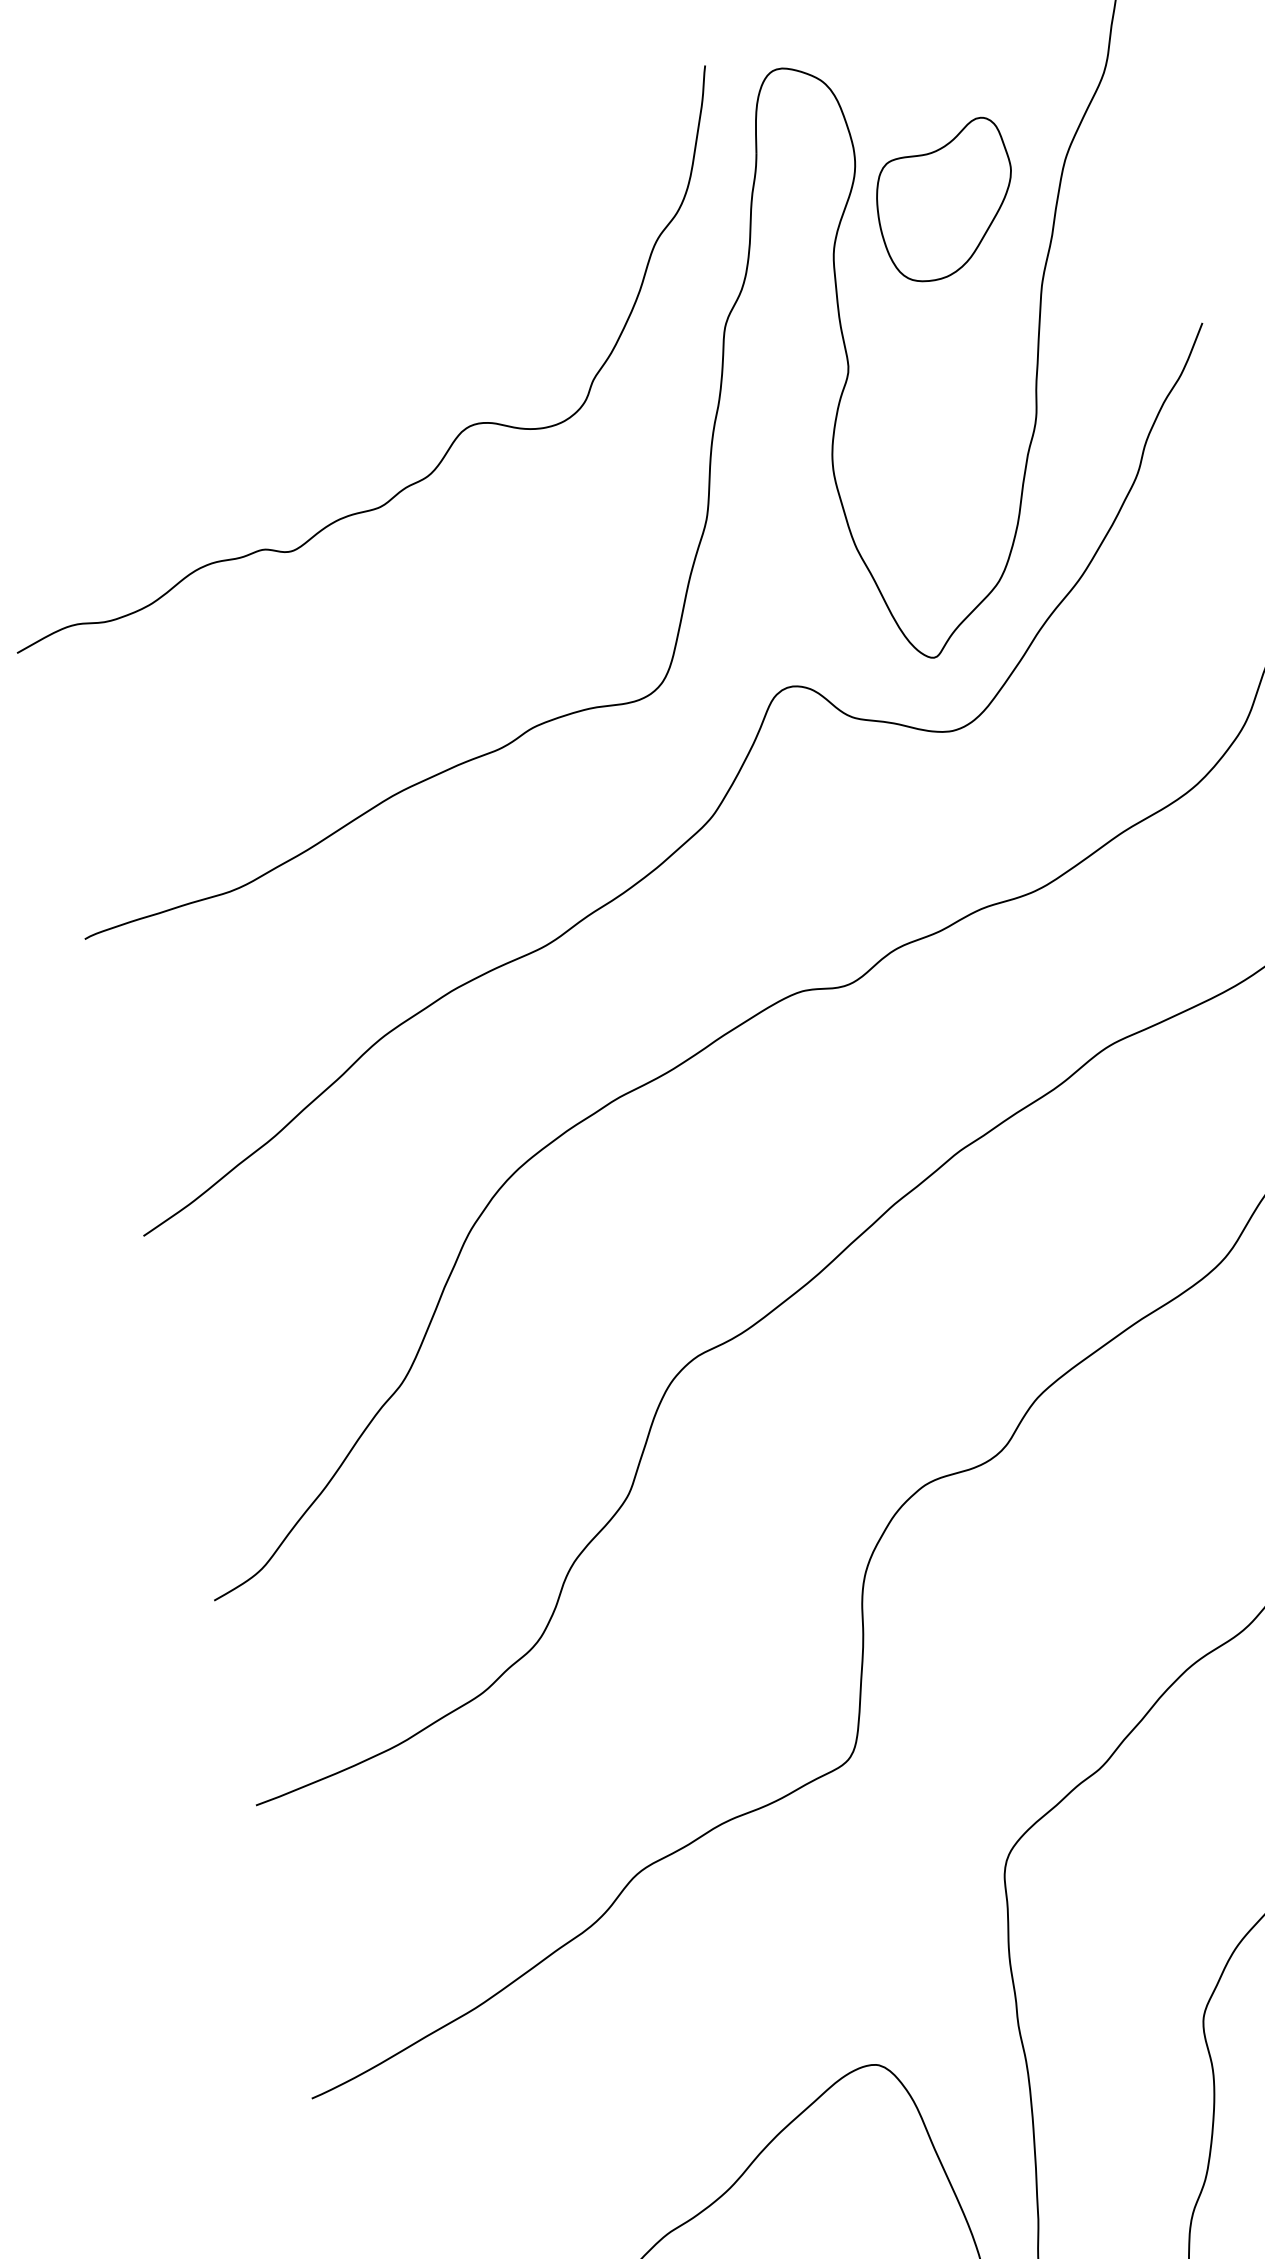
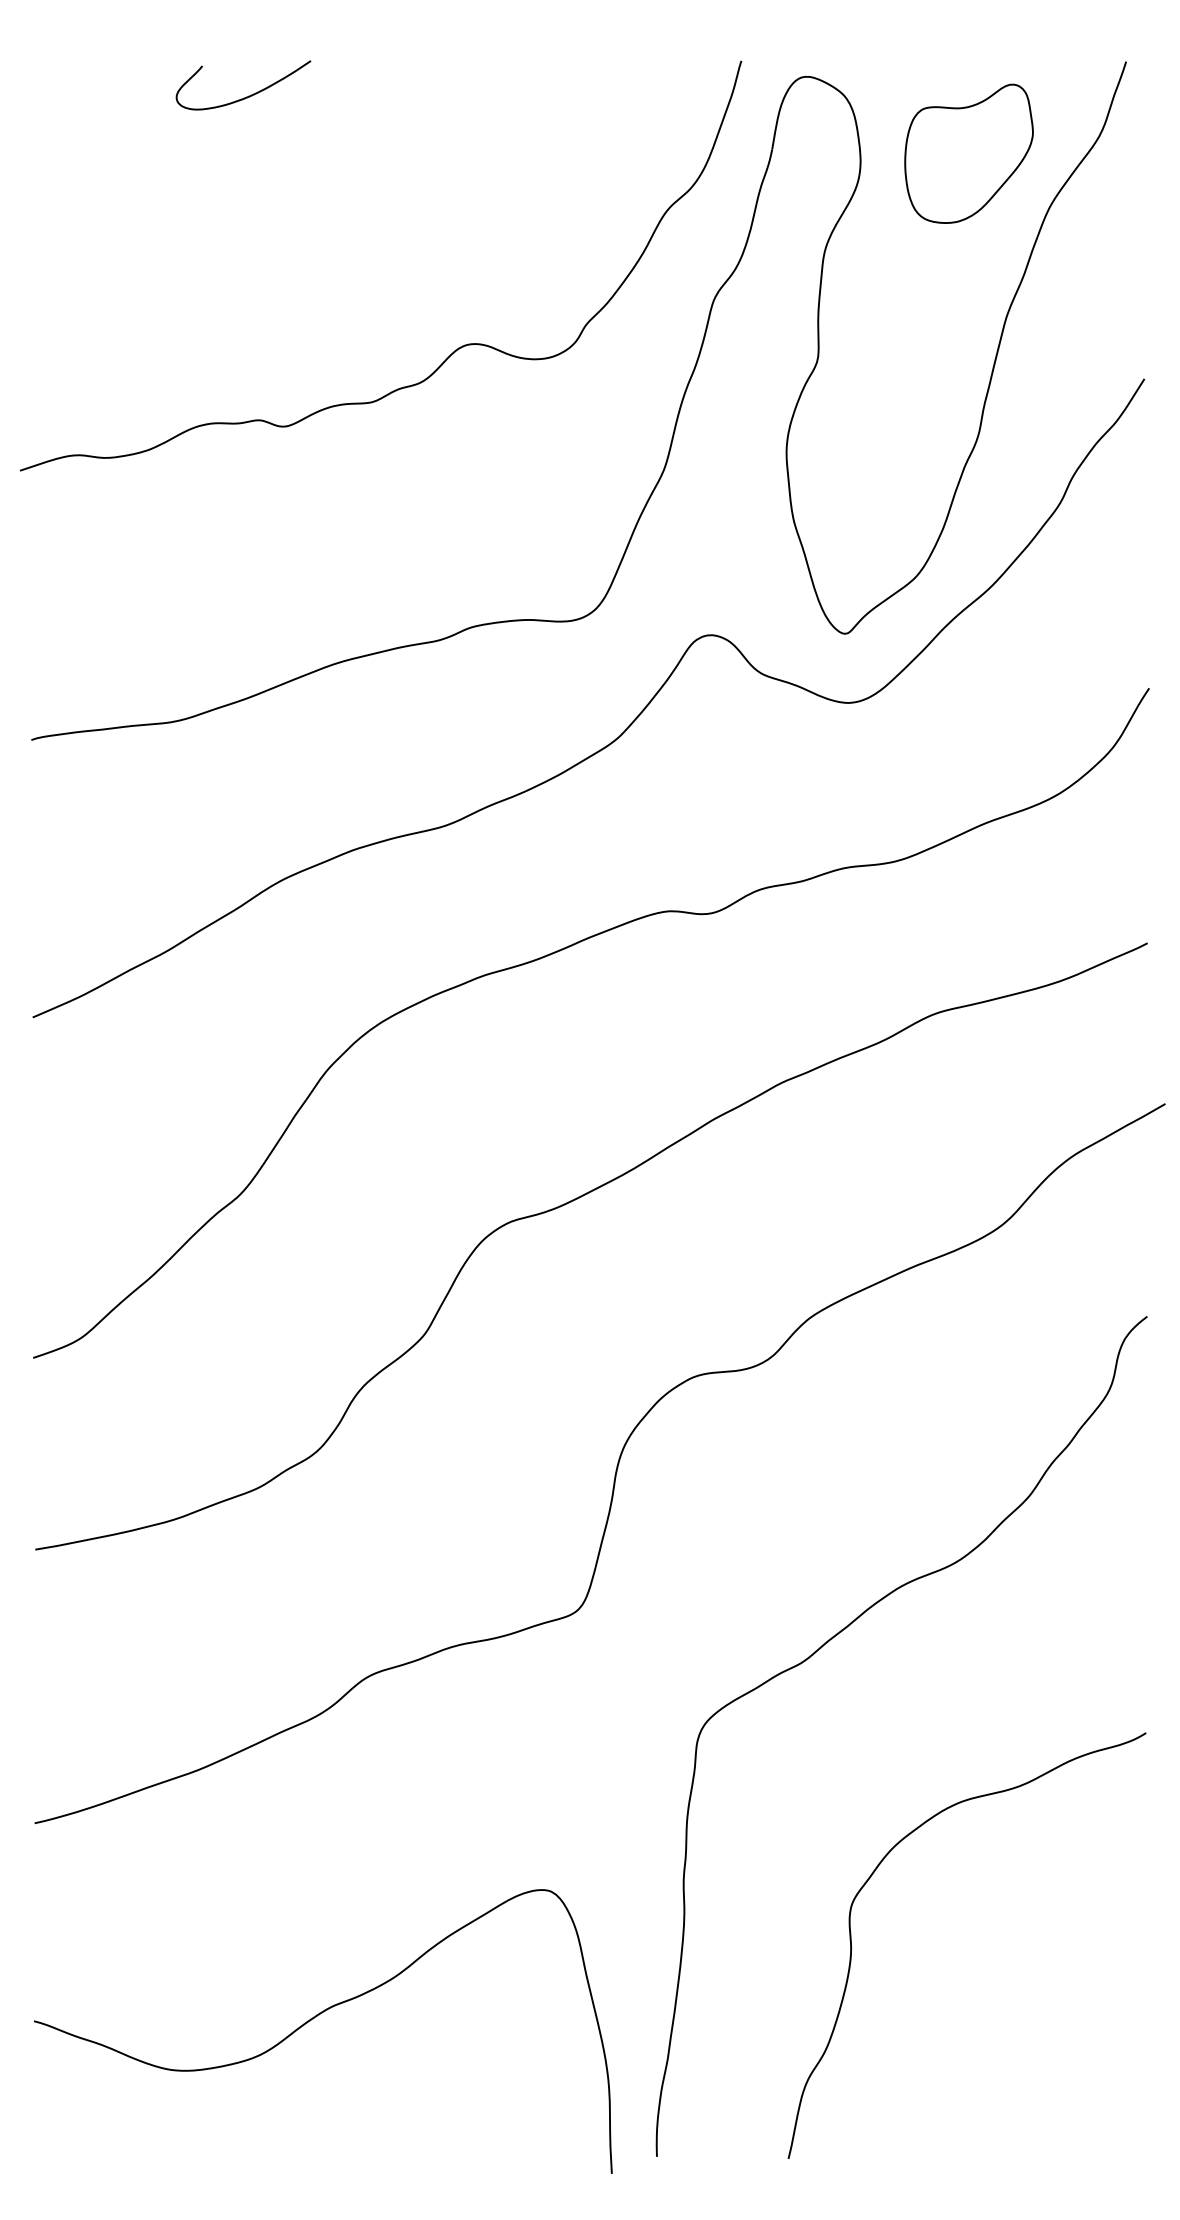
part: (945, 200) -> (968, 153), moved
curve: (184, 204) -> (248, 95), added

